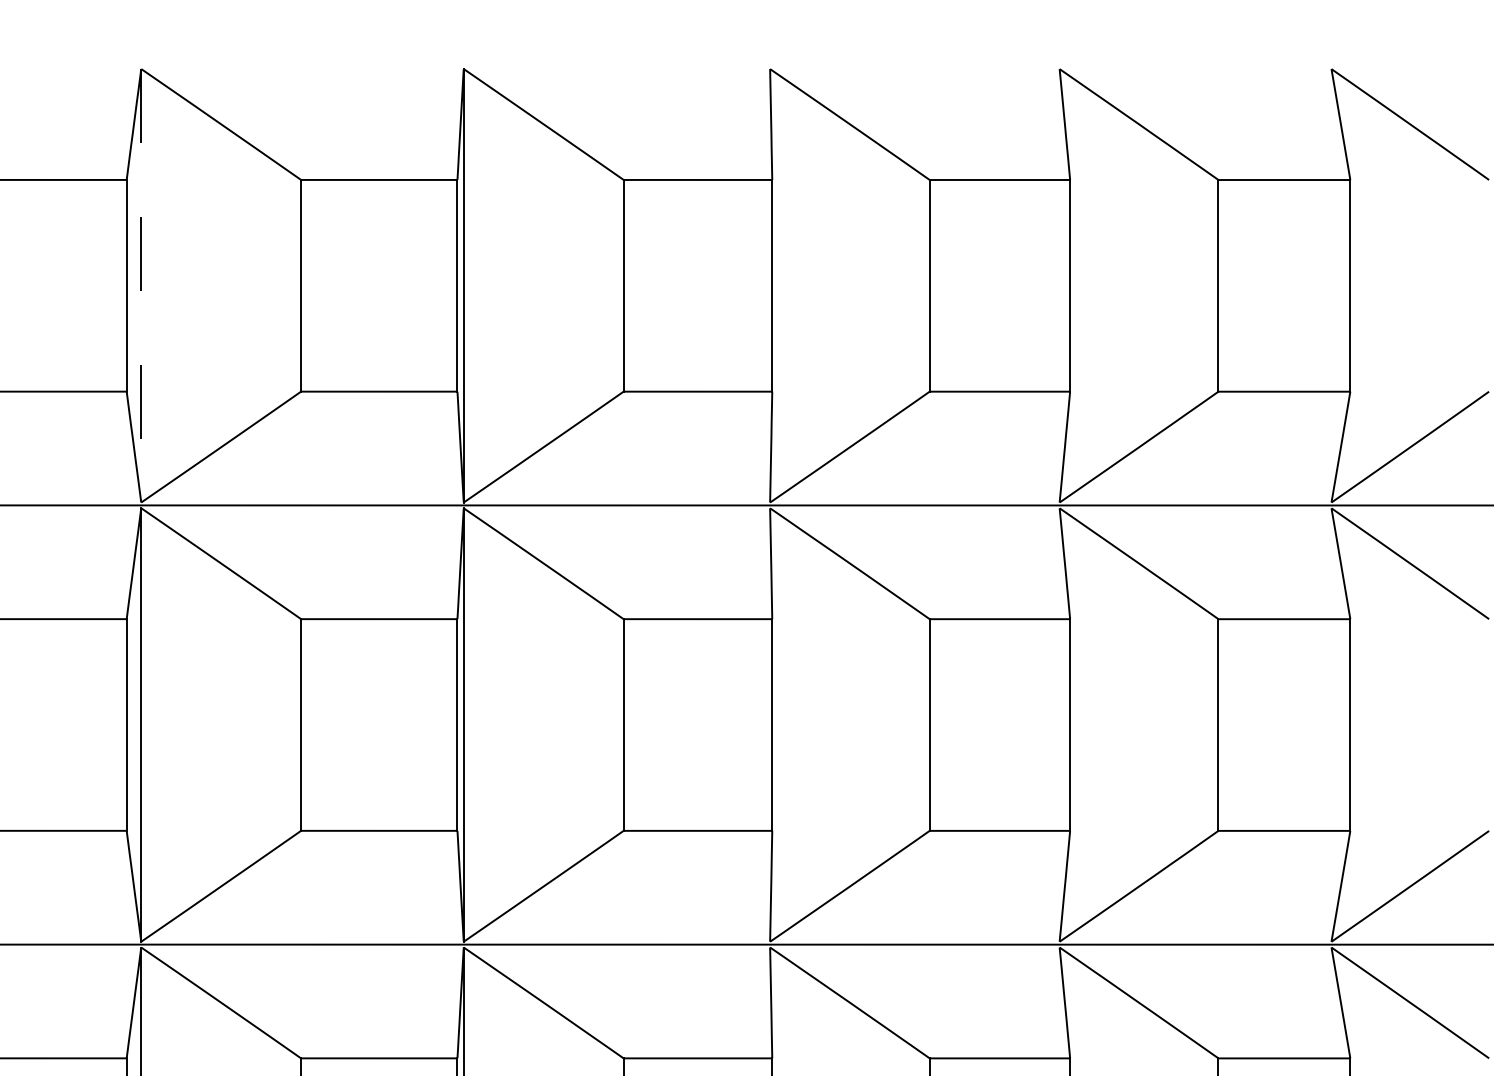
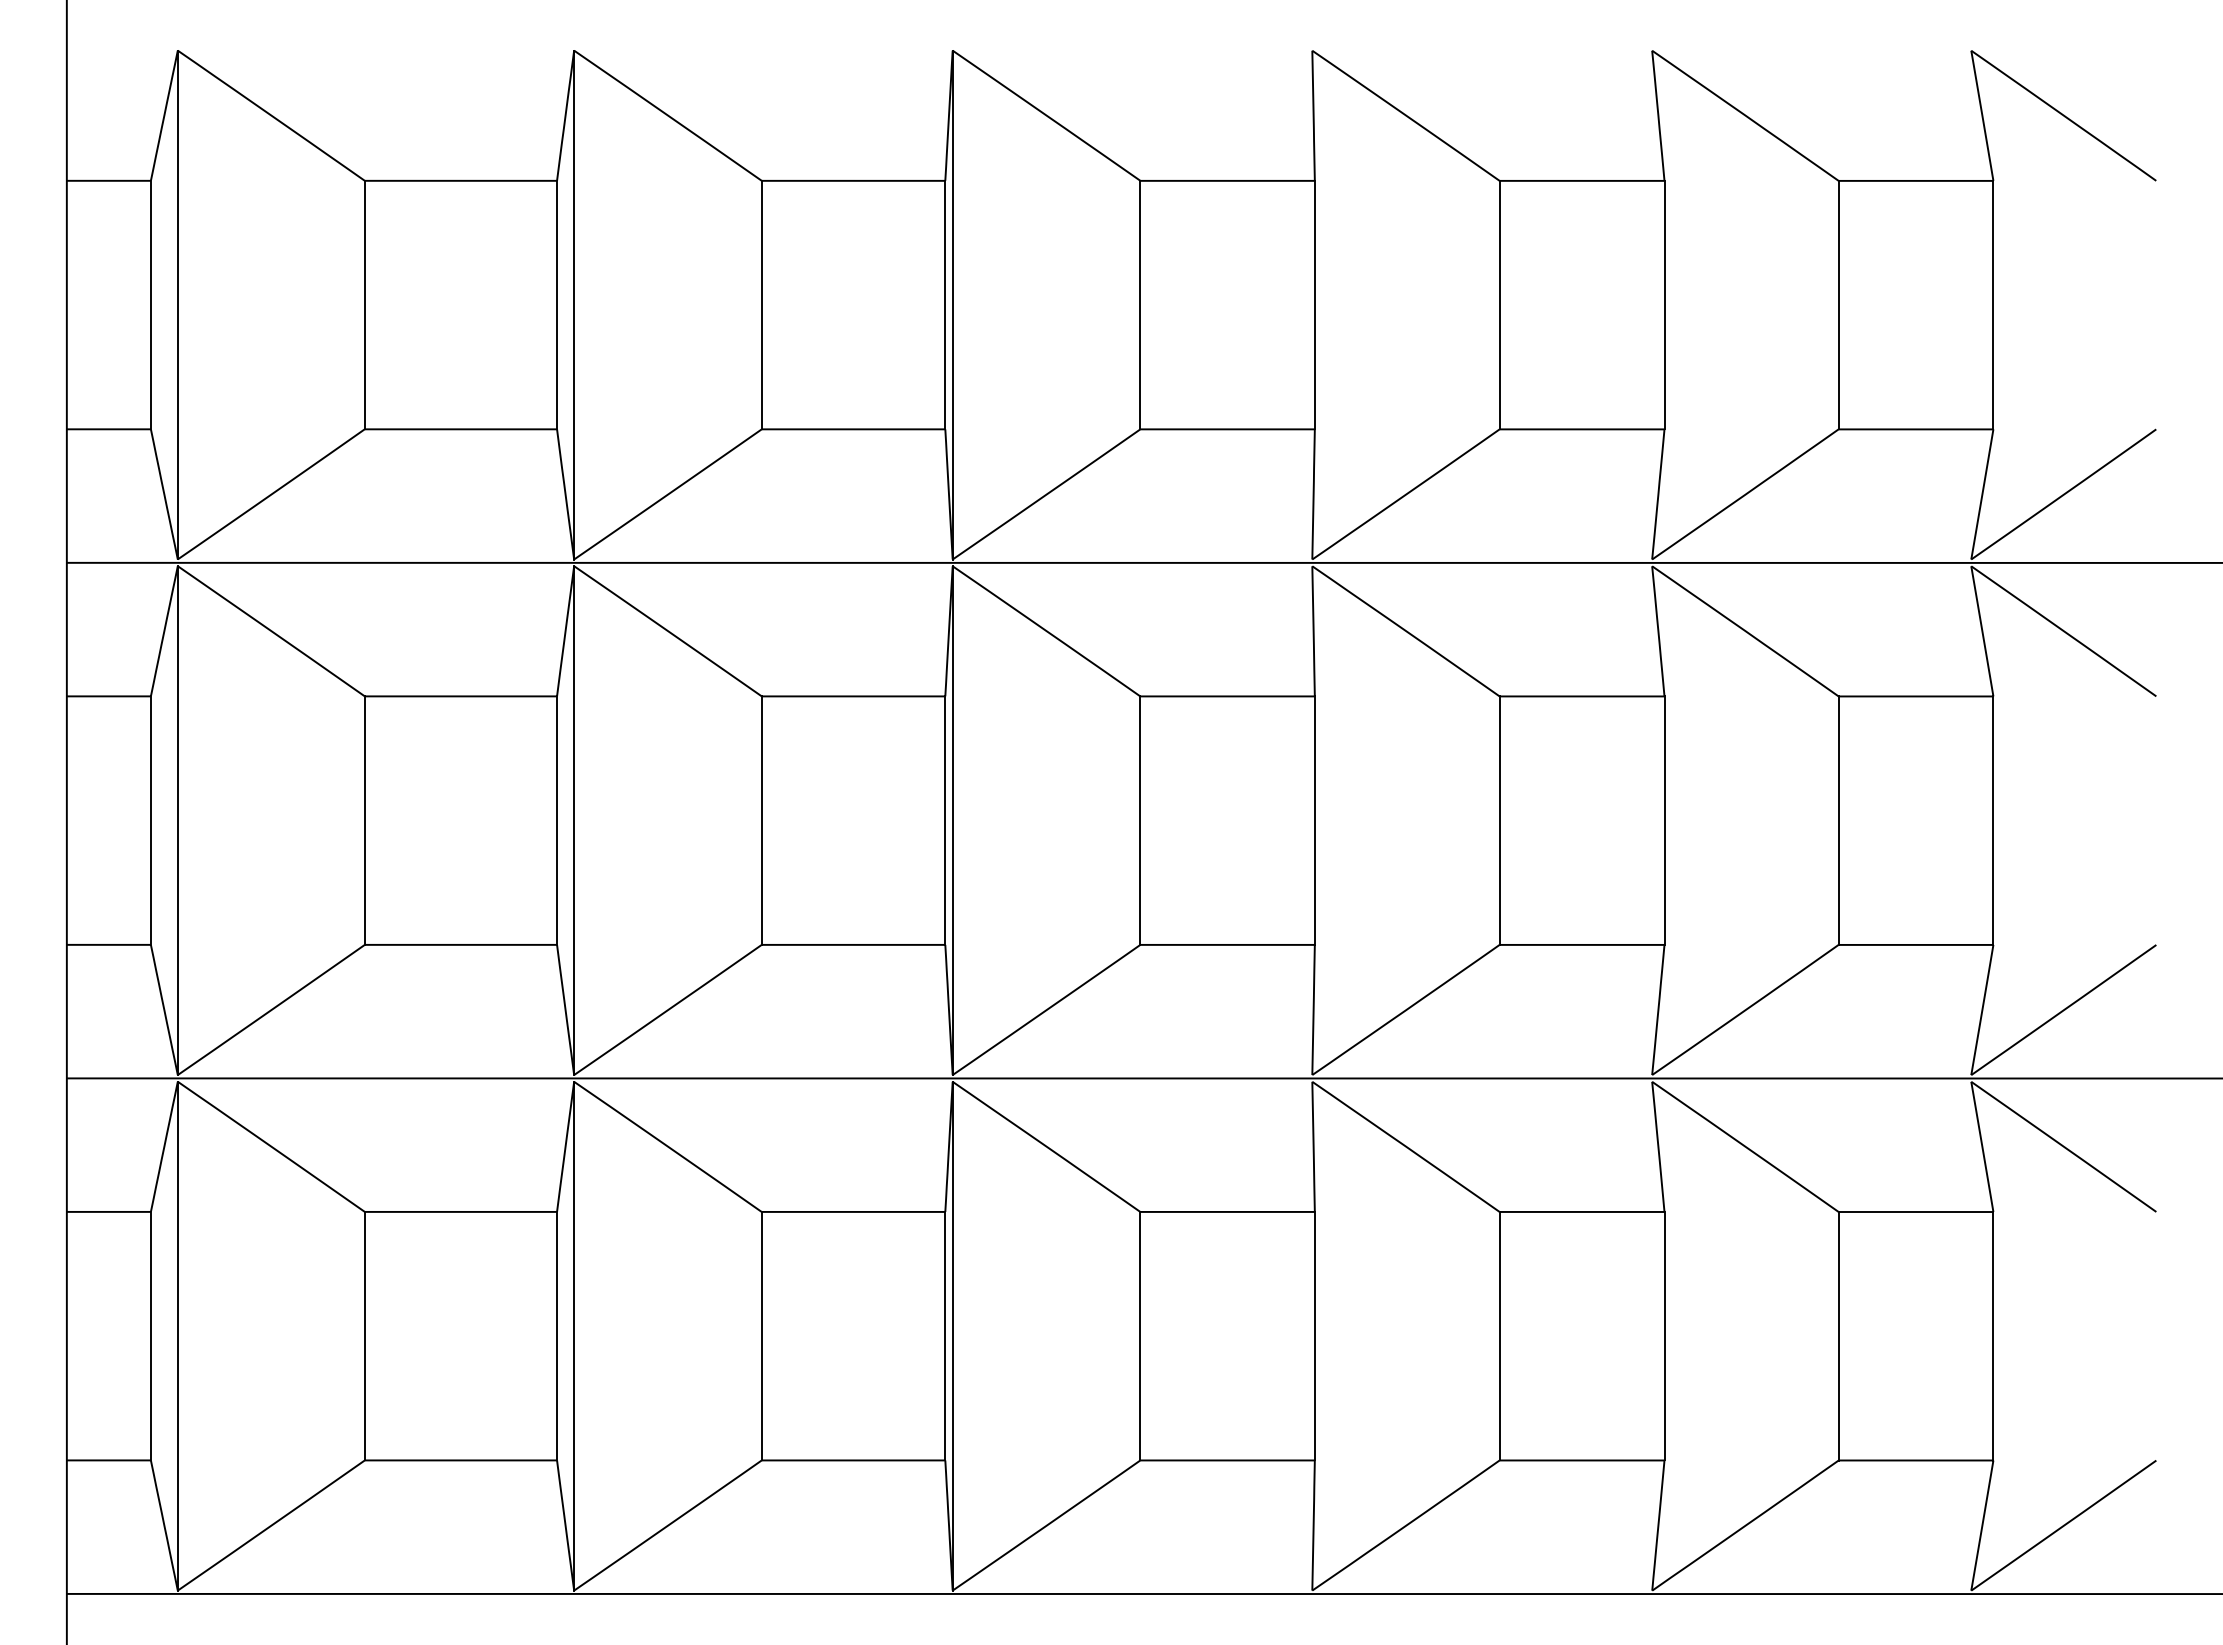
line: (141, 286) -> (574, 305), dashed -> solid

